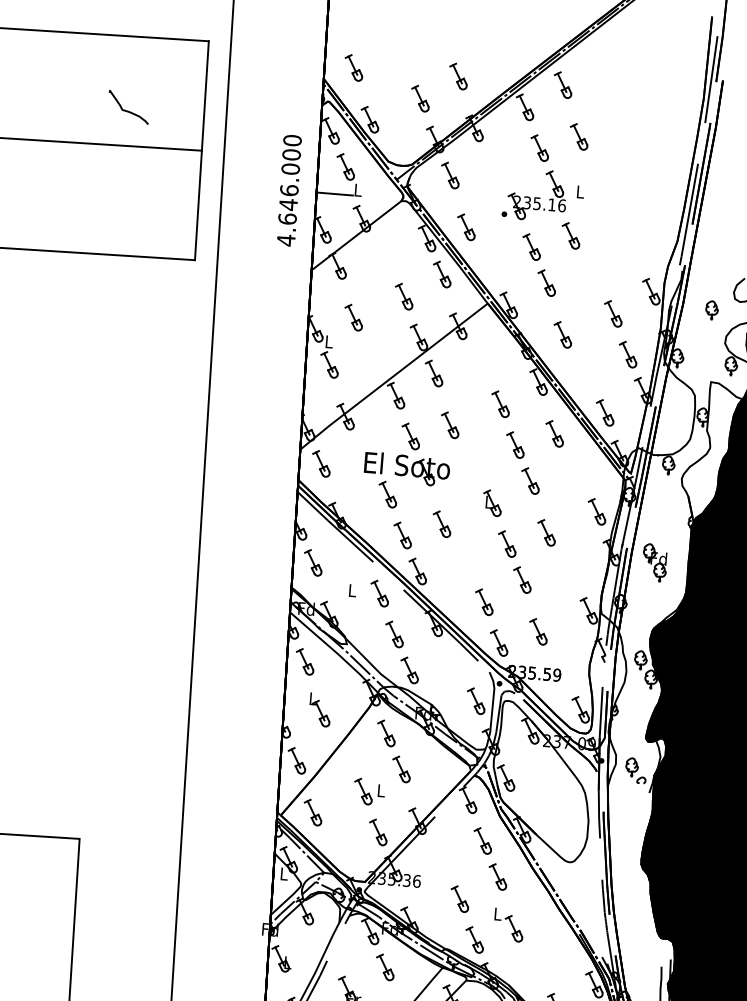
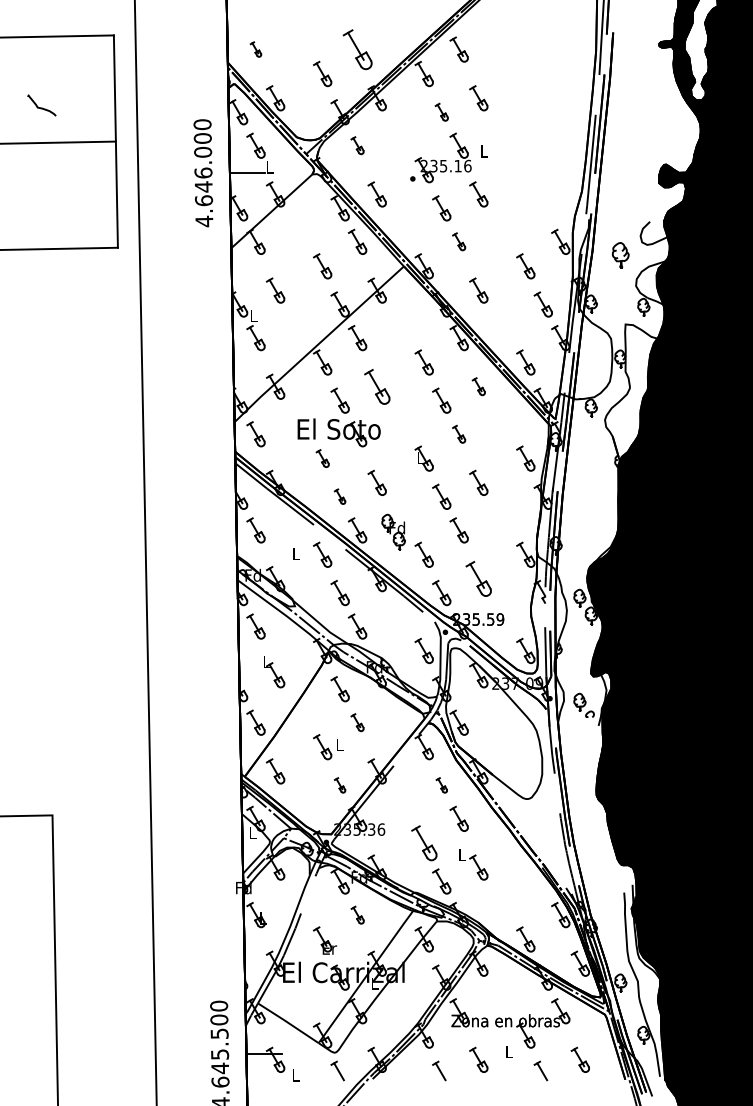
part: (353, 67) -> (255, 49), size x0.6
part: (458, 76) -> (357, 49), size x1.6
part: (128, 107) -> (41, 105), size x0.7
part: (539, 148) -> (441, 112), size x0.7
part: (450, 175) -> (357, 145), size x0.7
part: (546, 282) -> (458, 241), size x0.7
part: (711, 309) -> (620, 254), size x1.4
part: (449, 424) -> (376, 386), size x1.4
part: (554, 433) -> (478, 386), size x0.7
part: (529, 481) -> (458, 434), size x0.7
part: (387, 494) -> (322, 458), size x0.7
part: (402, 534) -> (339, 496), size x0.6
part: (654, 561) -> (393, 531), moved
part: (538, 632) -> (478, 579), size x1.4
part: (401, 769) -> (357, 722), size x0.7
part: (377, 832) -> (339, 785), size x0.6
part: (482, 841) -> (441, 785), size x0.6
part: (459, 899) -> (423, 843), size x1.4
part: (385, 967) -> (357, 915), size x0.7

